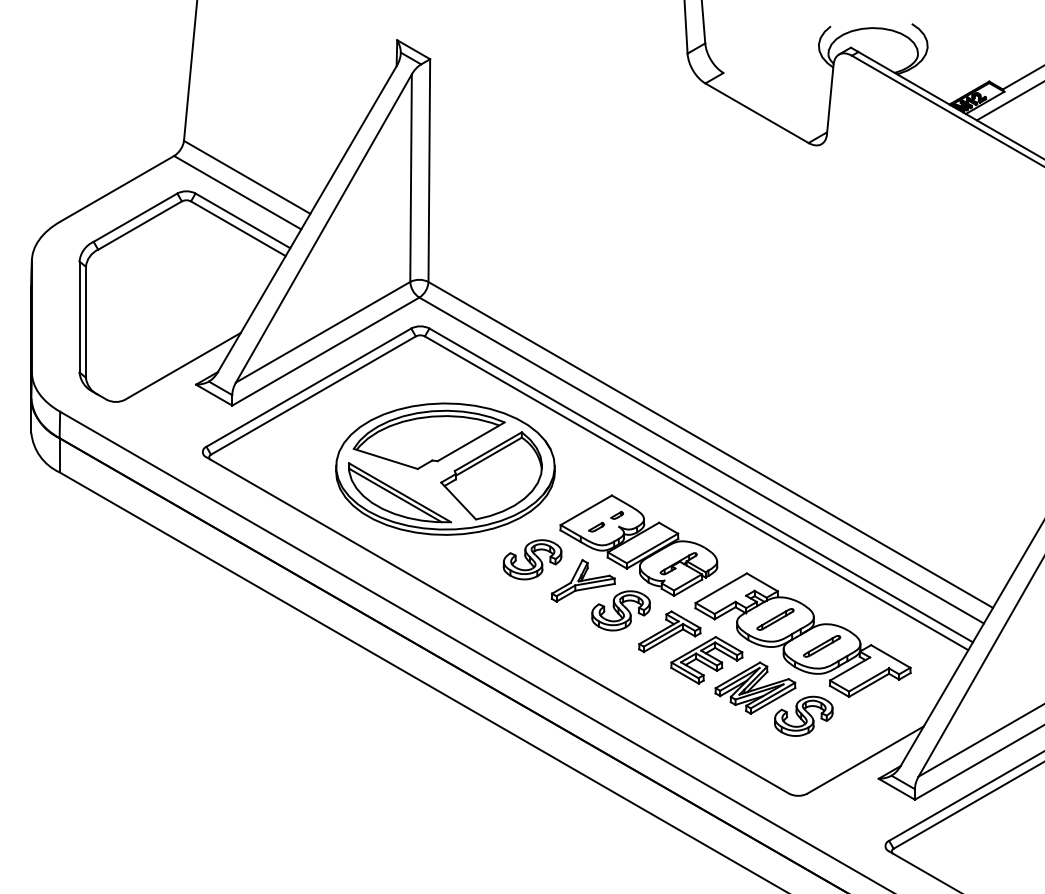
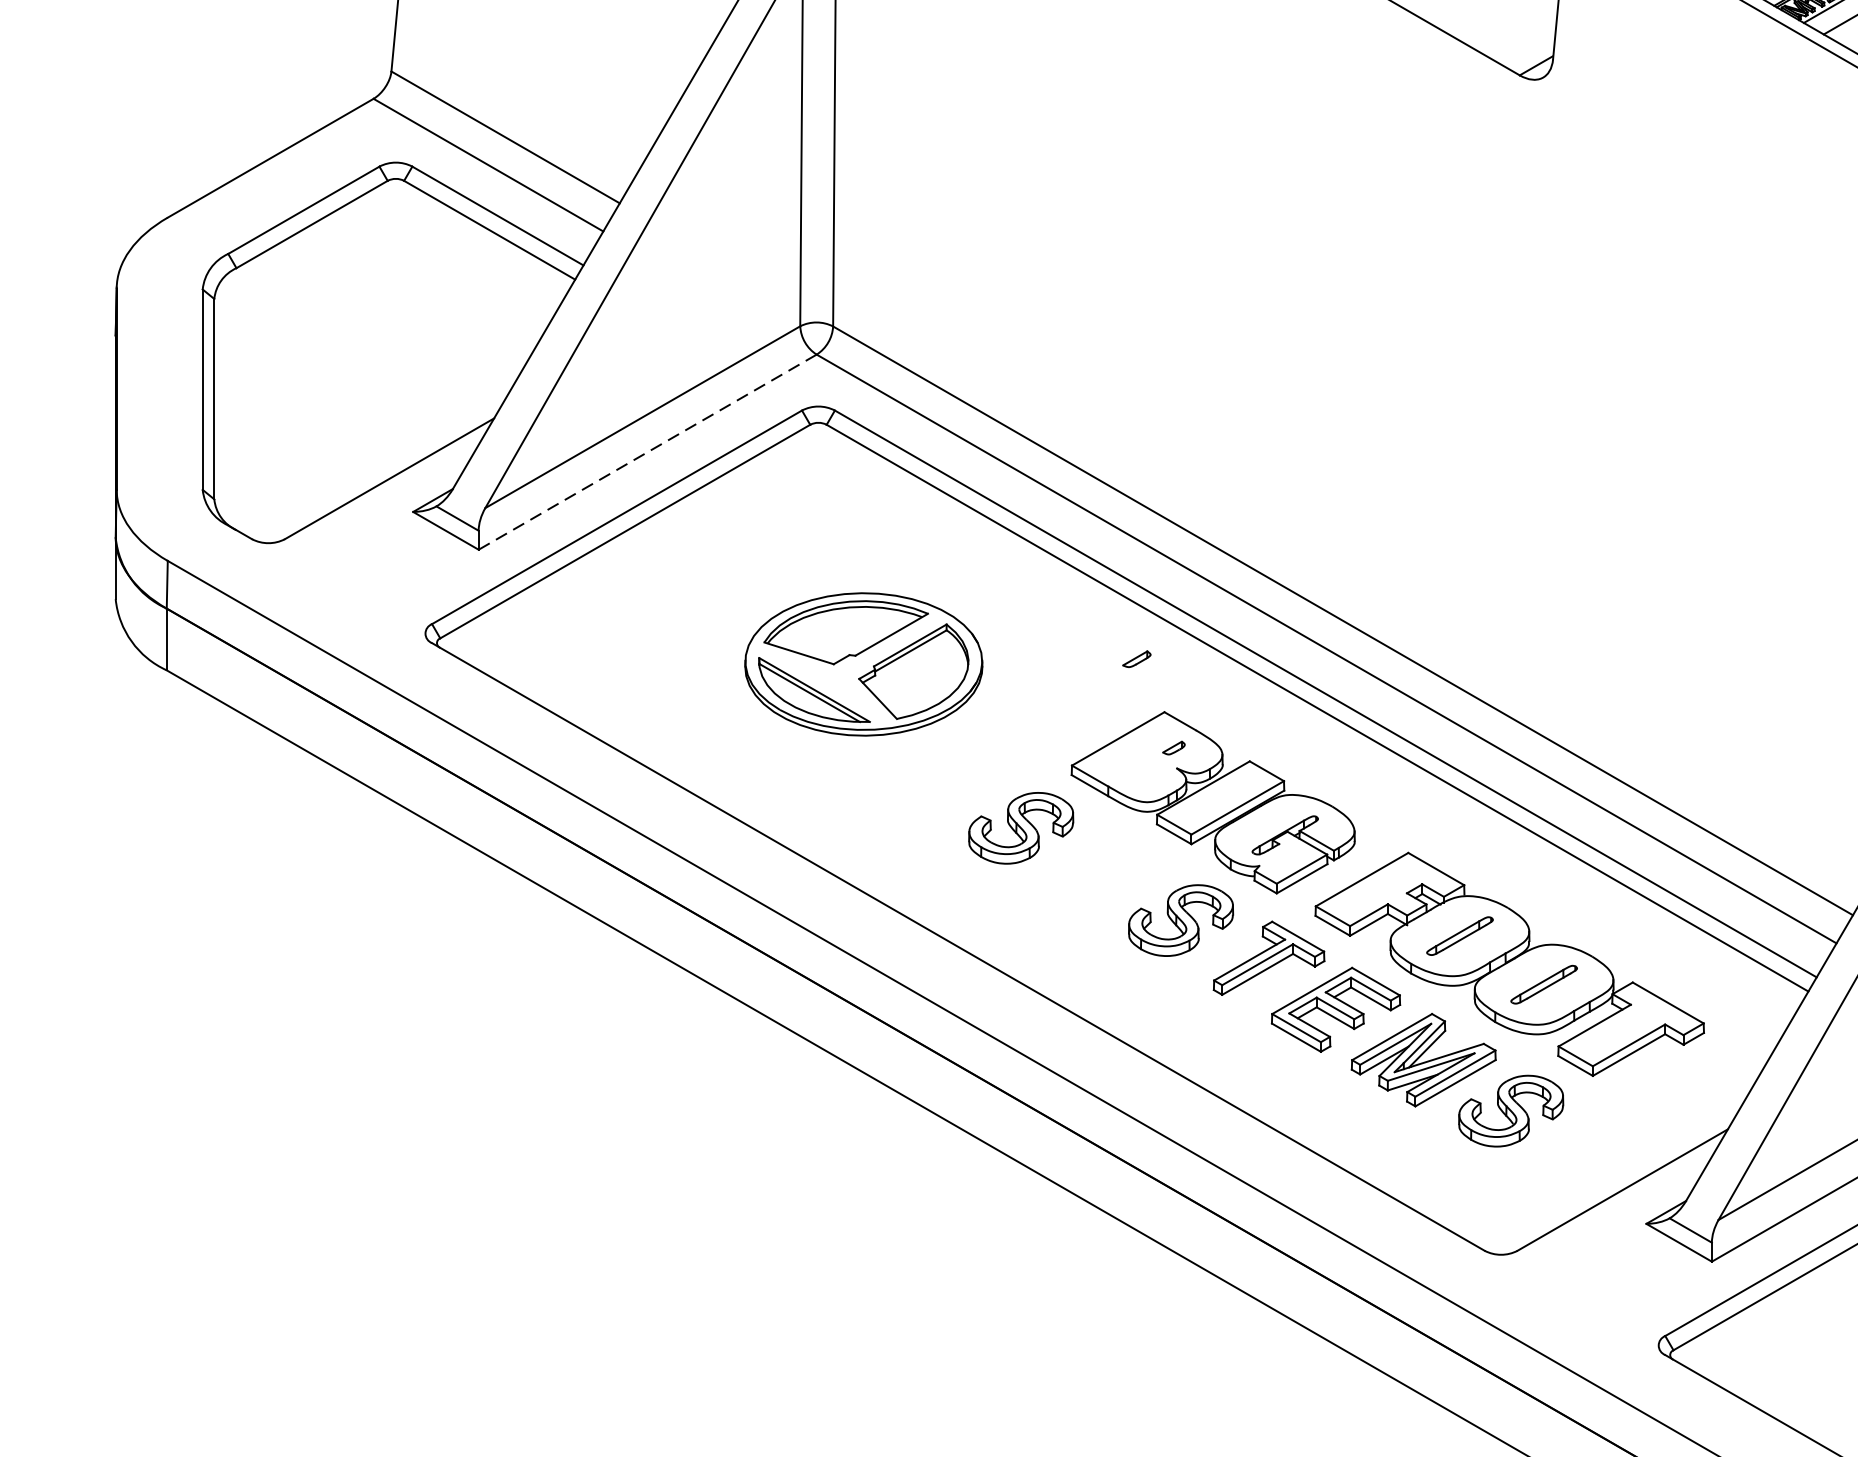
line: (325, 351) -> (647, 451), solid -> dashed
part: (445, 468) -> (863, 663), size x0.6
part: (596, 526) -> (1136, 657), moved
part: (582, 580) -> (1111, 865), removed

